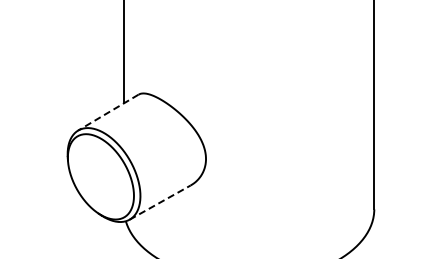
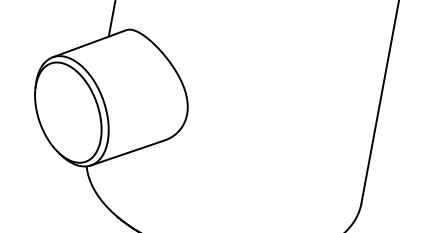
line: (107, 112) -> (88, 43), dashed -> solid
line: (160, 202) -> (128, 152), dashed -> solid

